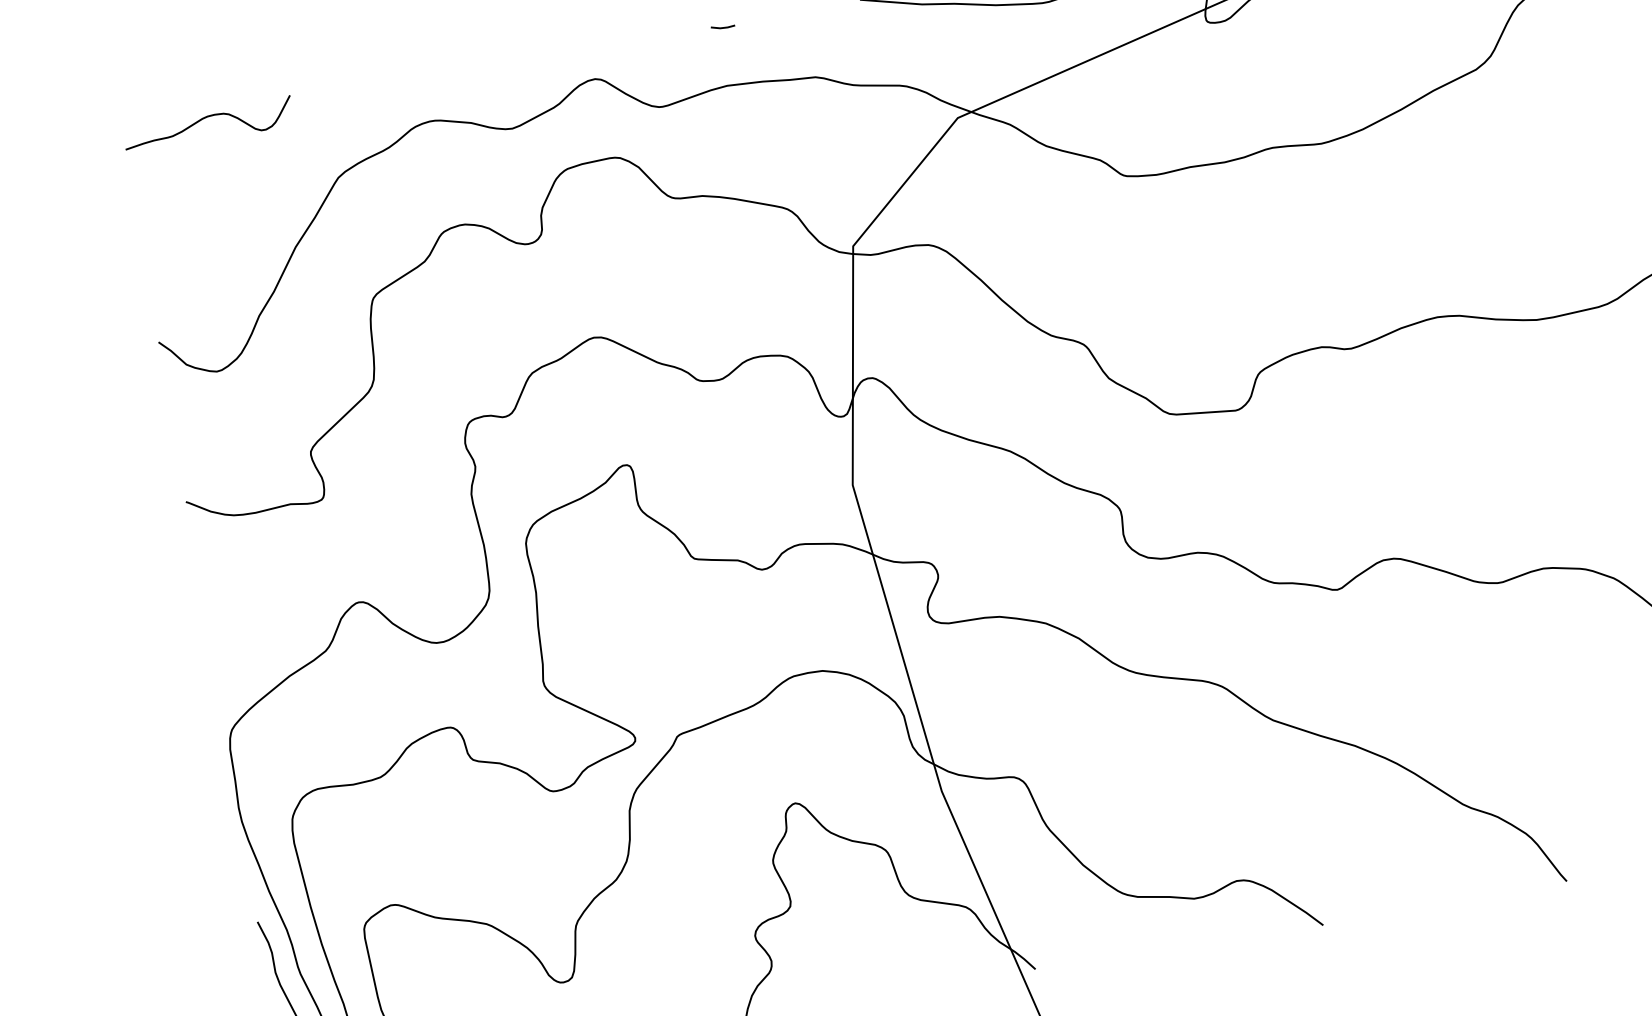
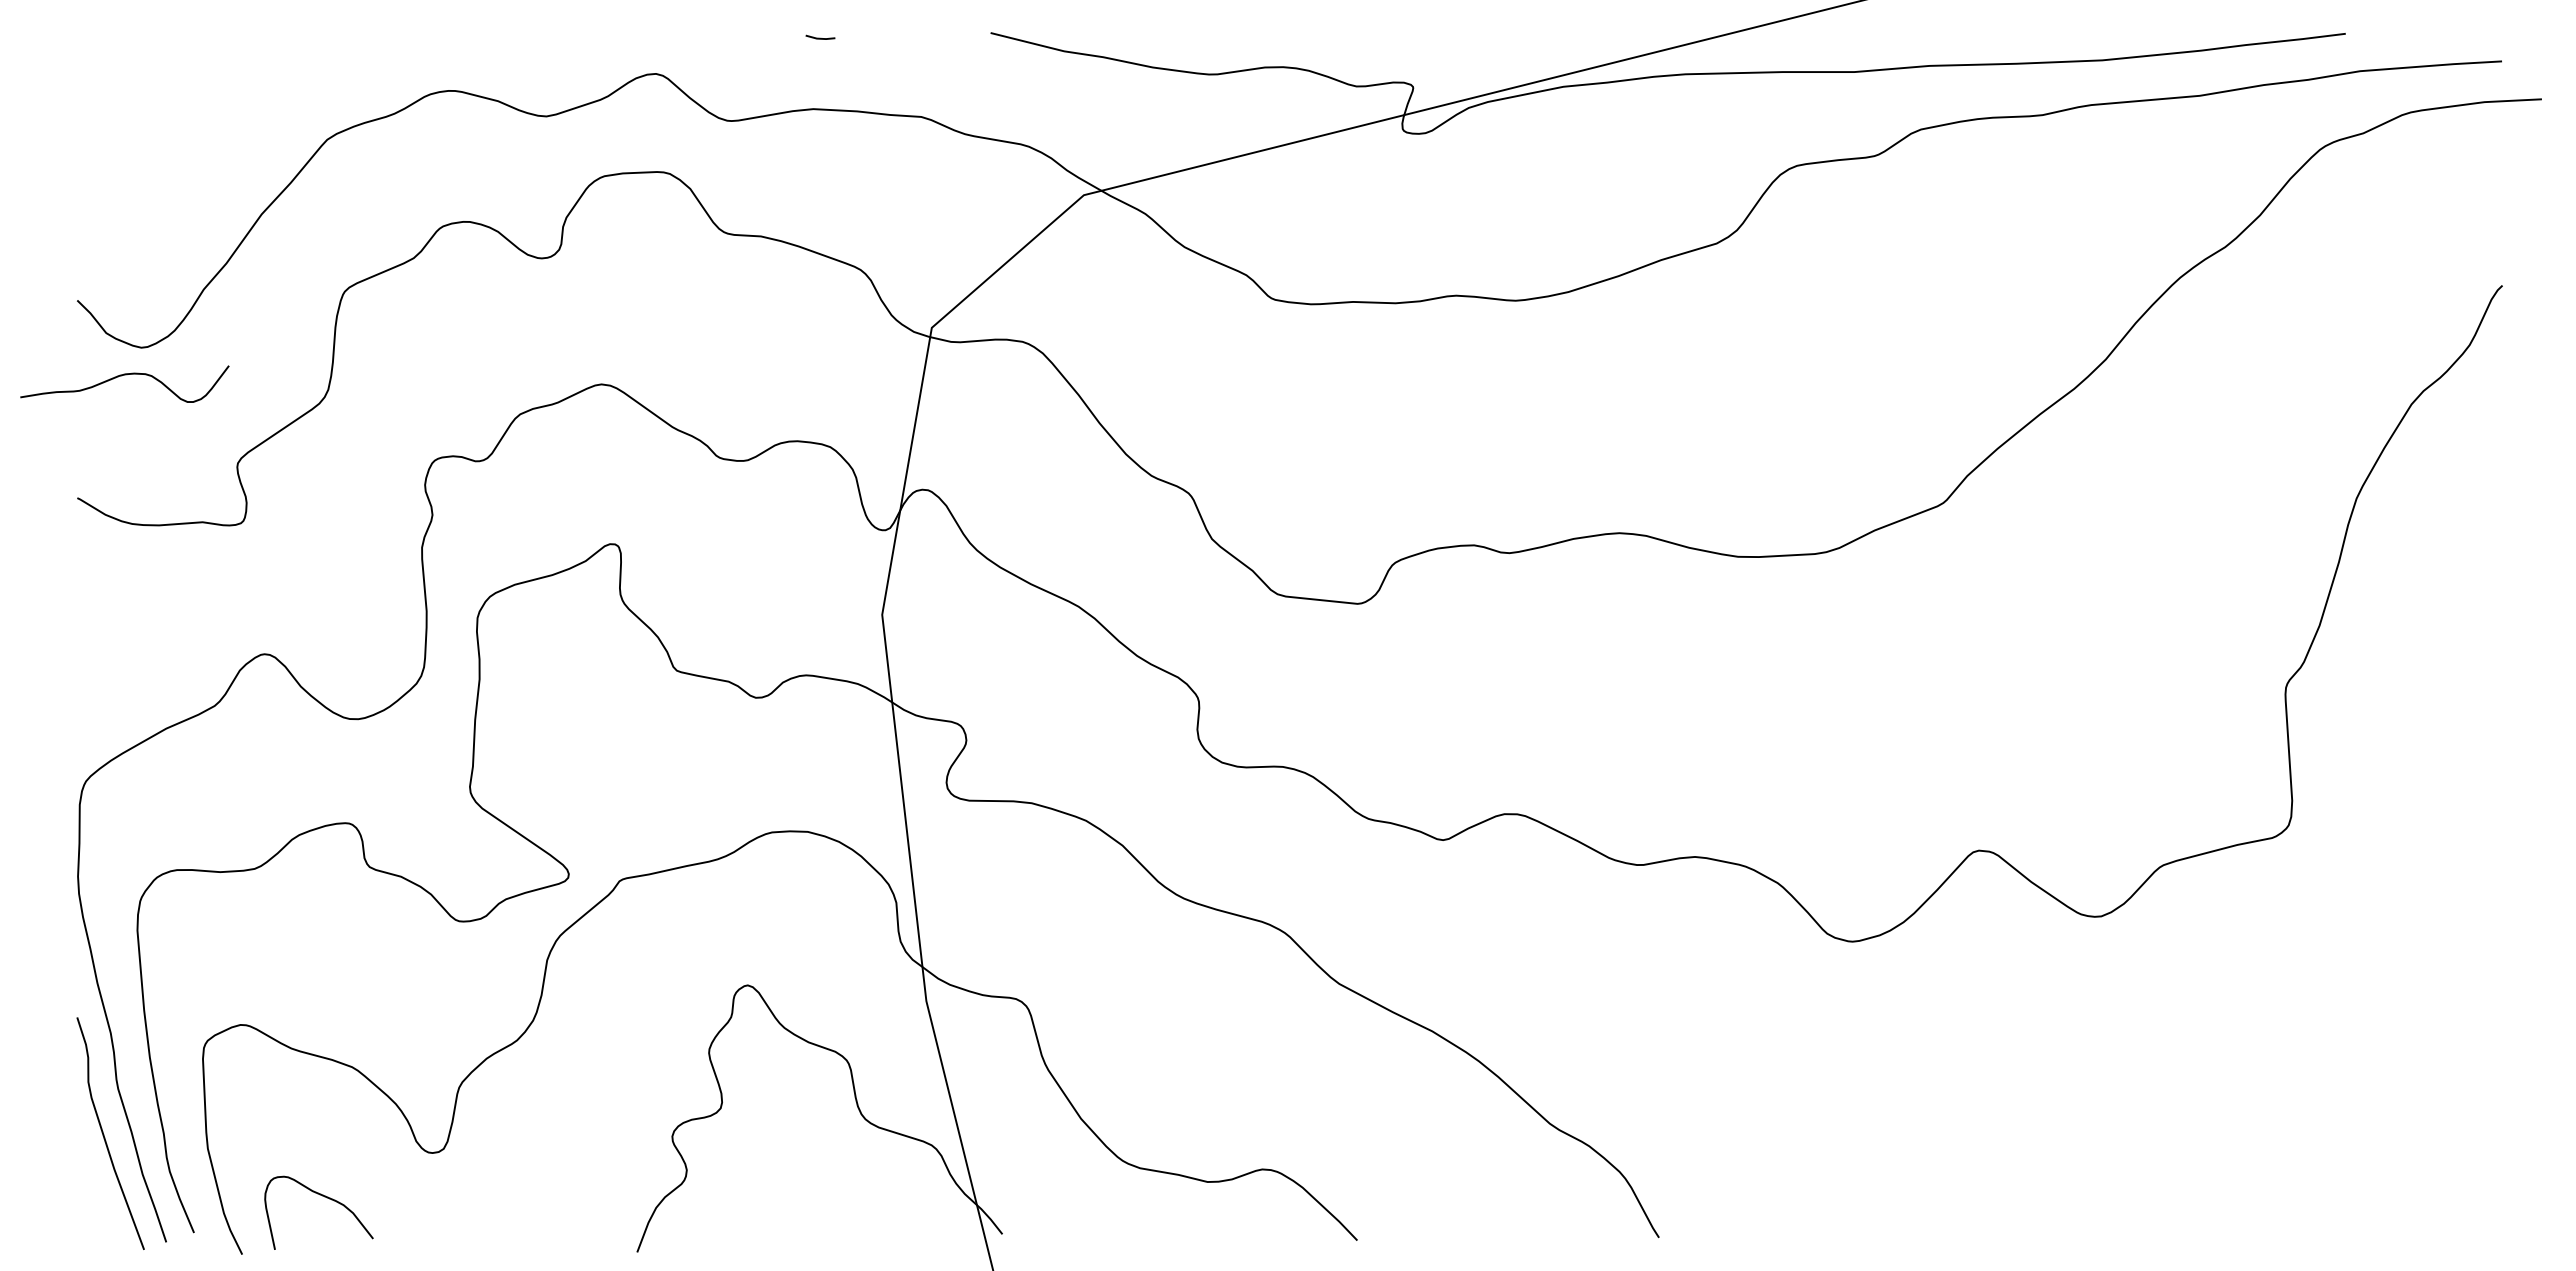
curve: (204, 118) -> (121, 376), moved

